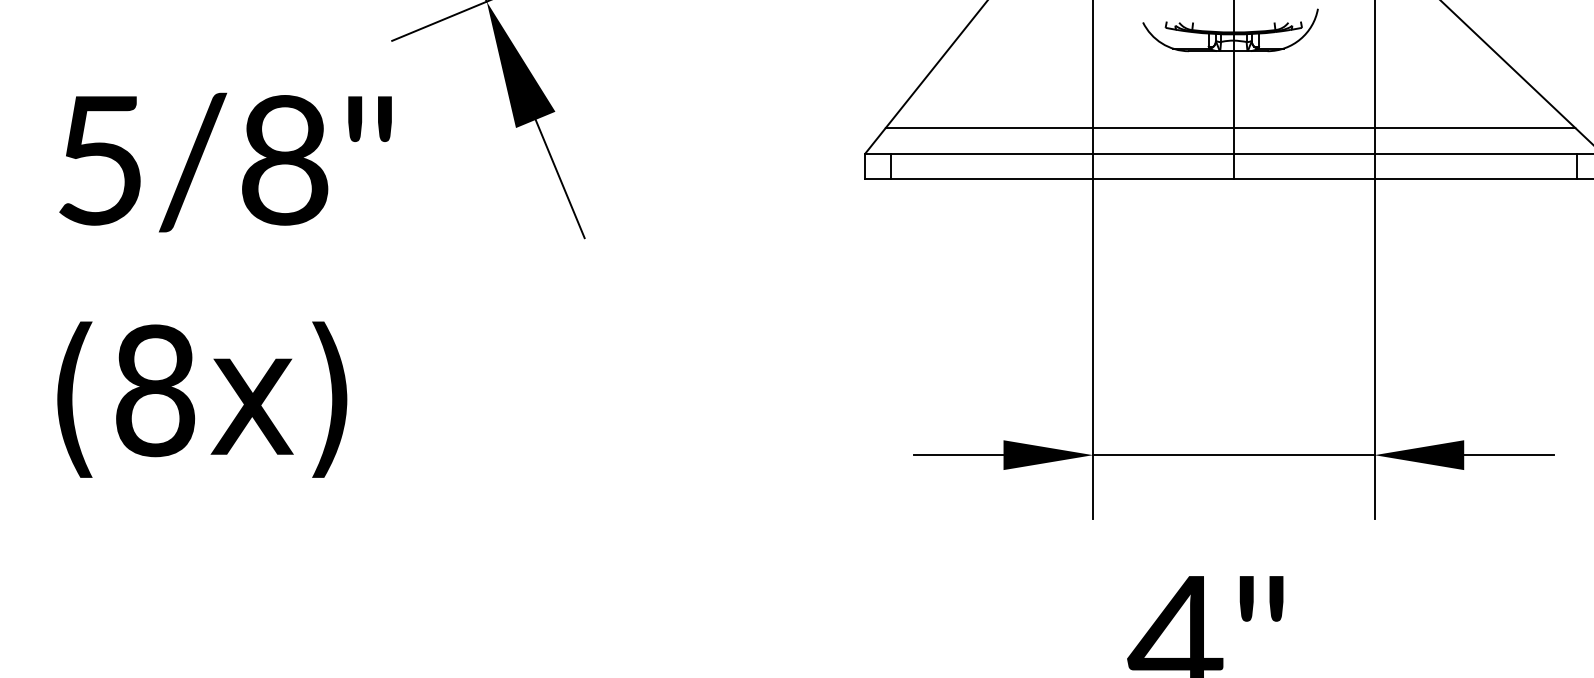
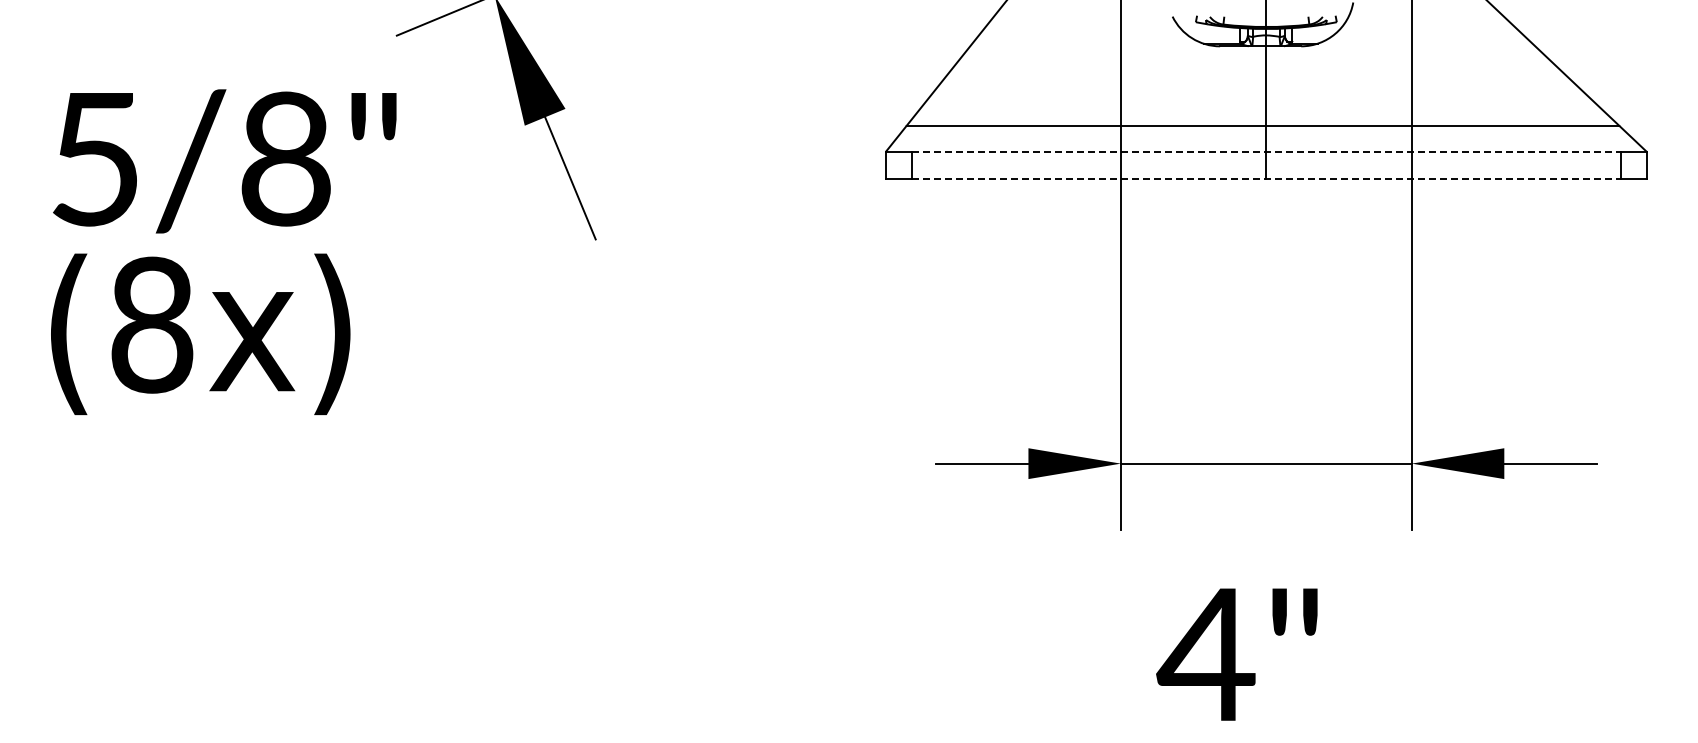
line: (1233, 153) -> (1266, 152), solid -> dashed
line: (1233, 179) -> (1266, 178), solid -> dashed
text: (202, 398) -> (200, 333), moved

